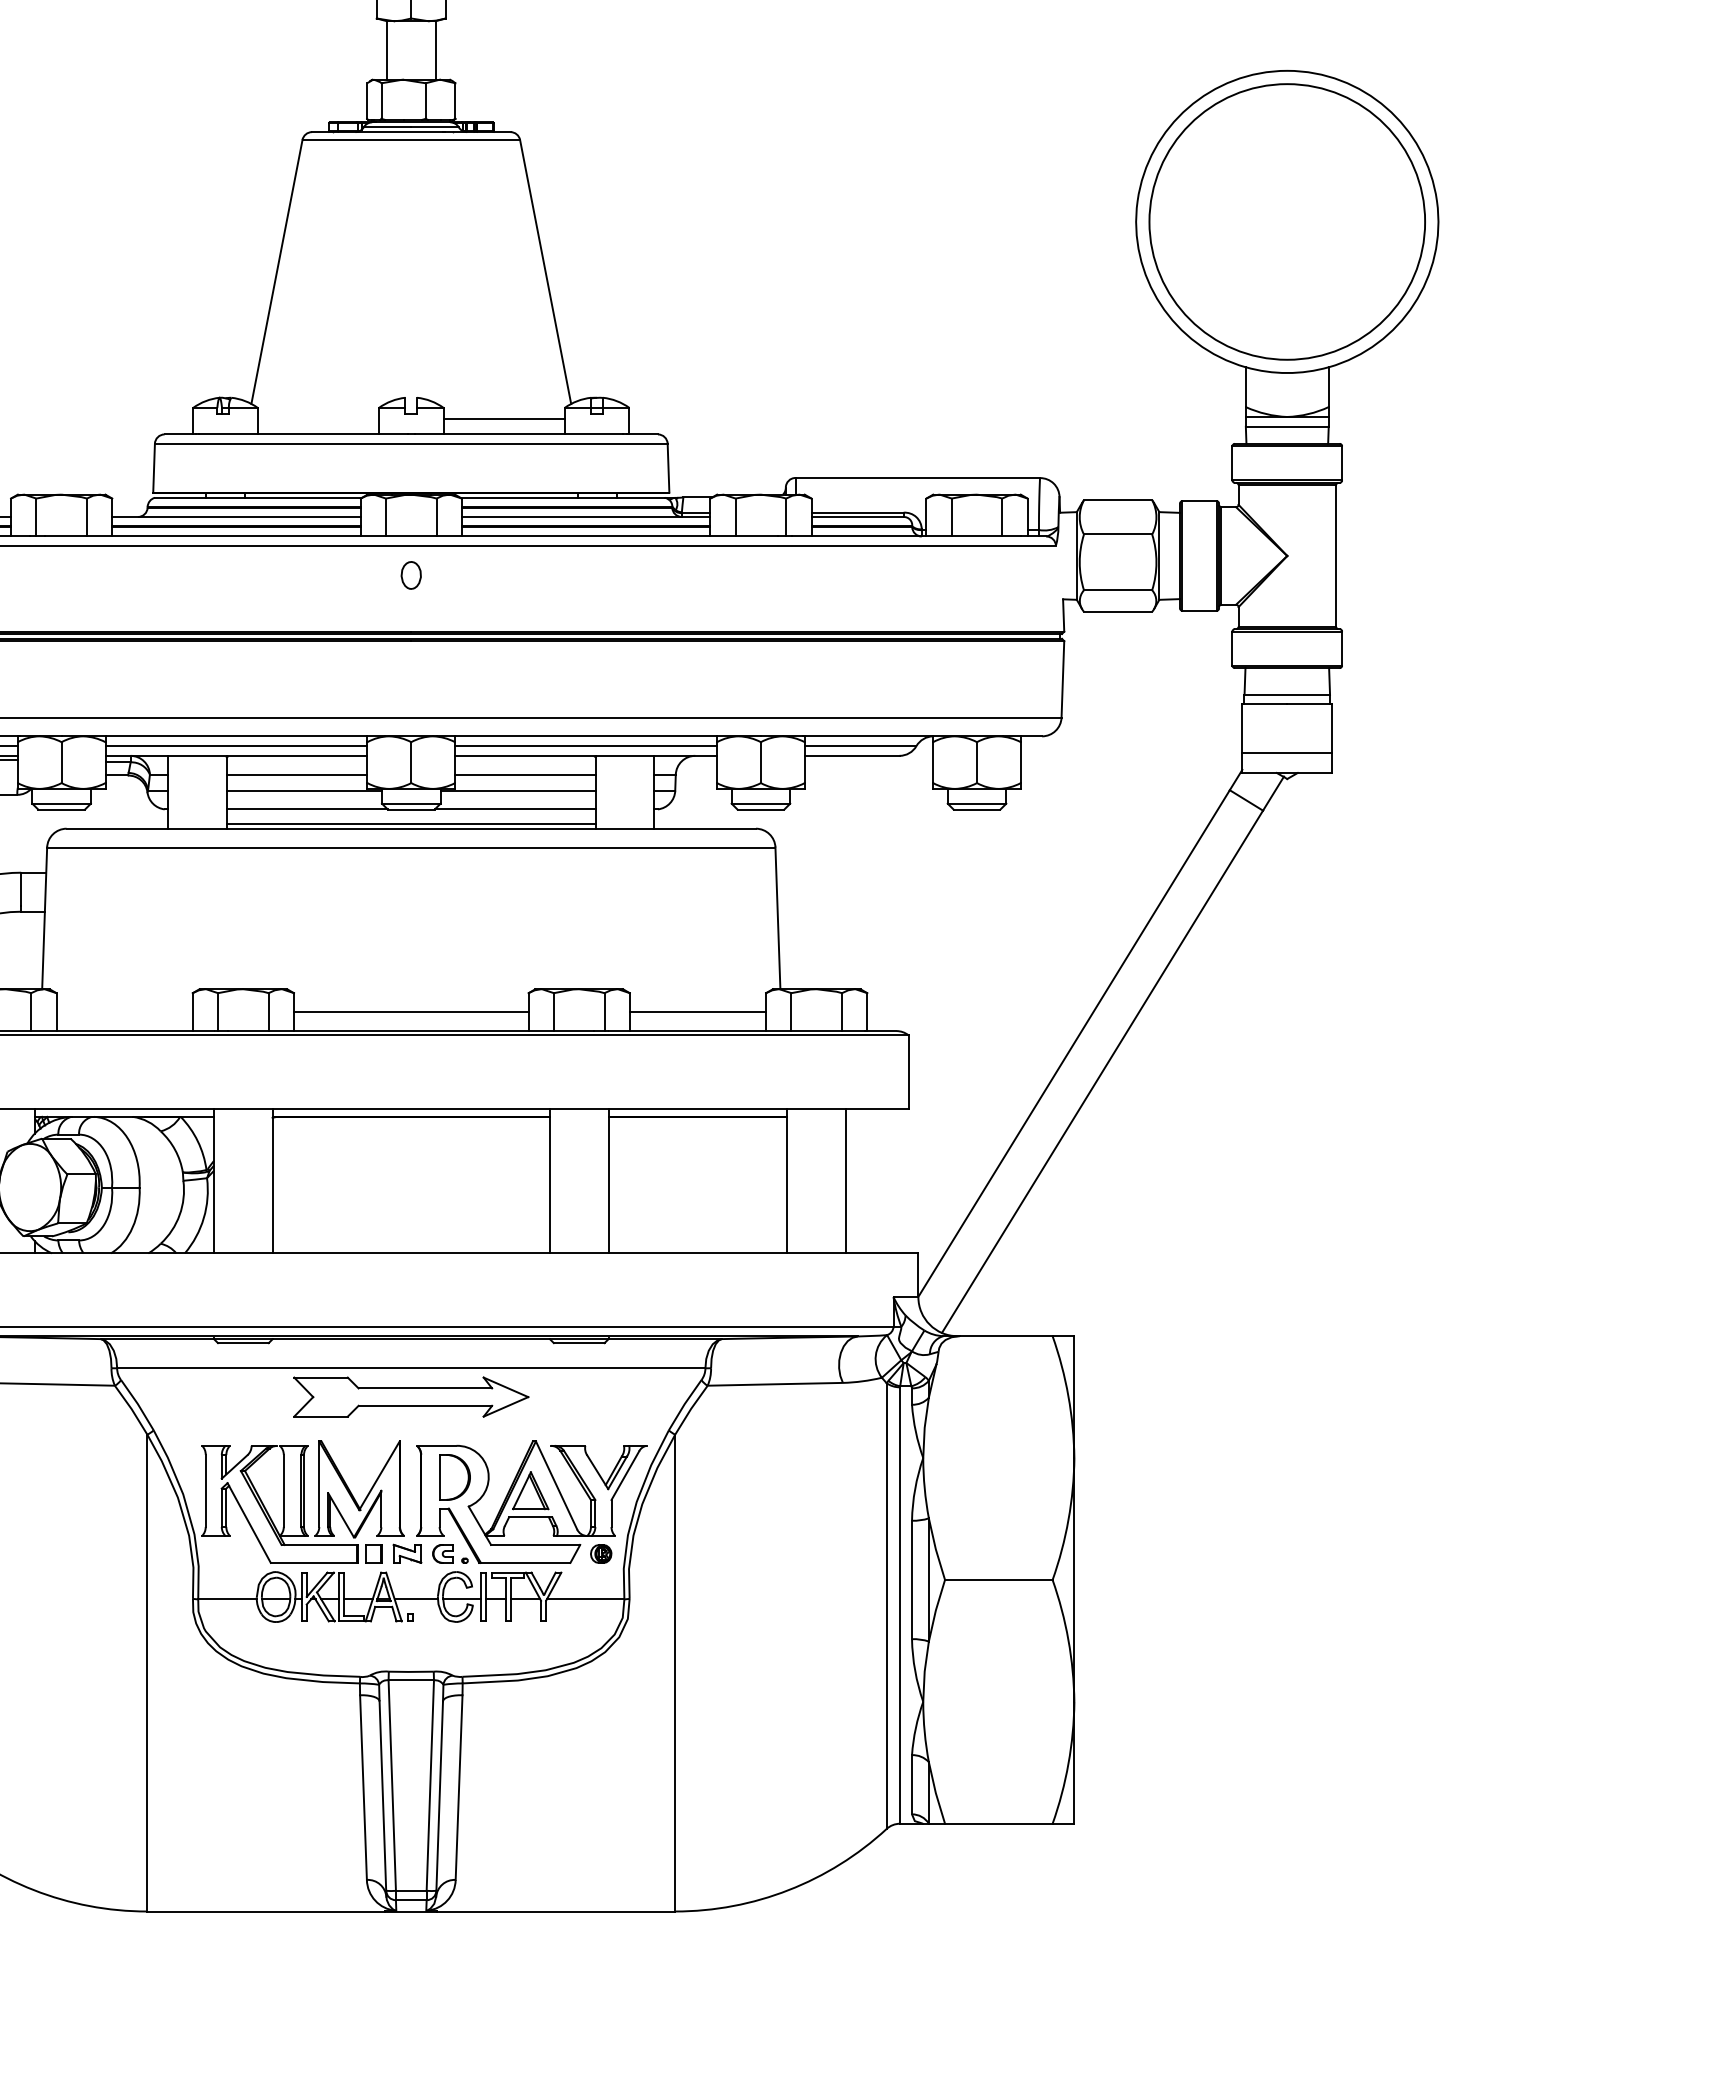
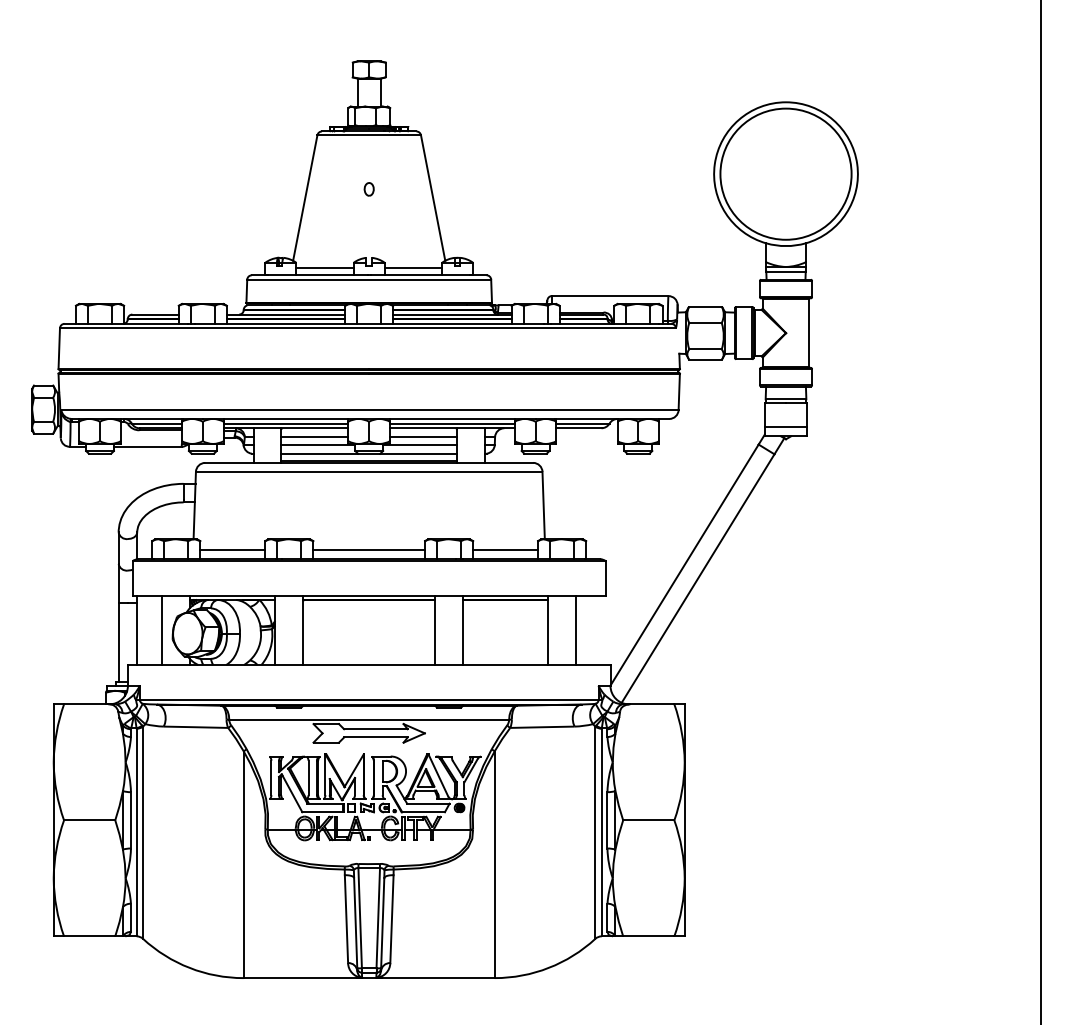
line: (317, 418) -> (324, 267), added
part: (409, 575) -> (368, 189), moved
line: (123, 1012) -> (232, 550), added

